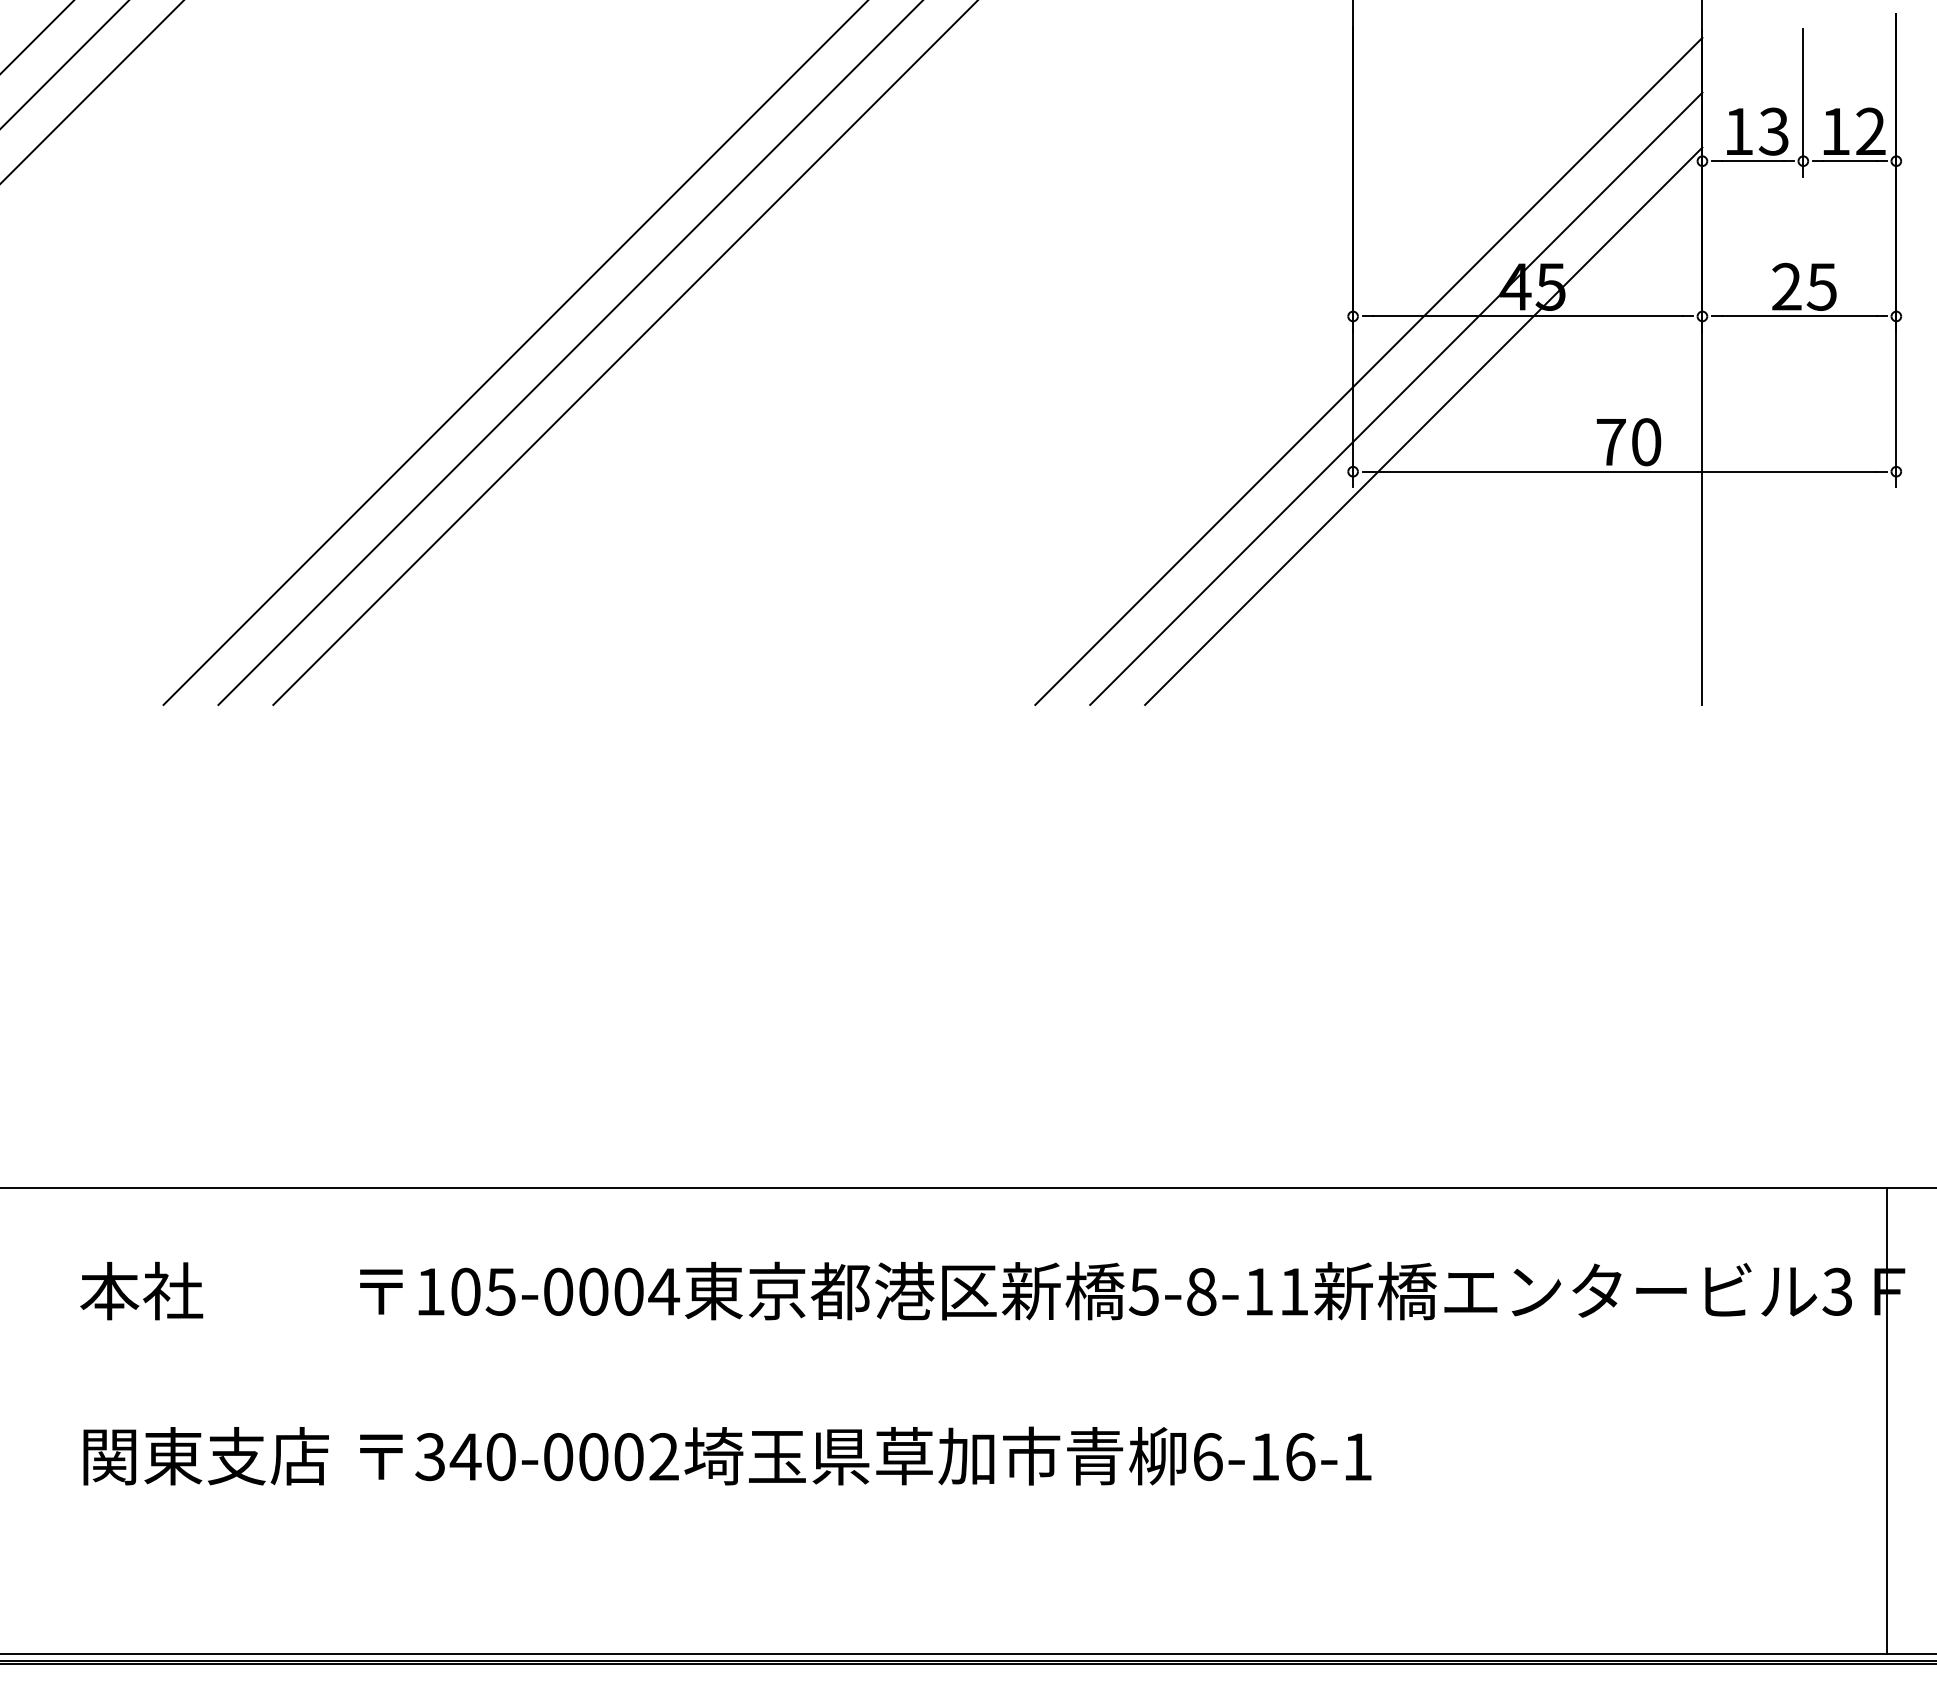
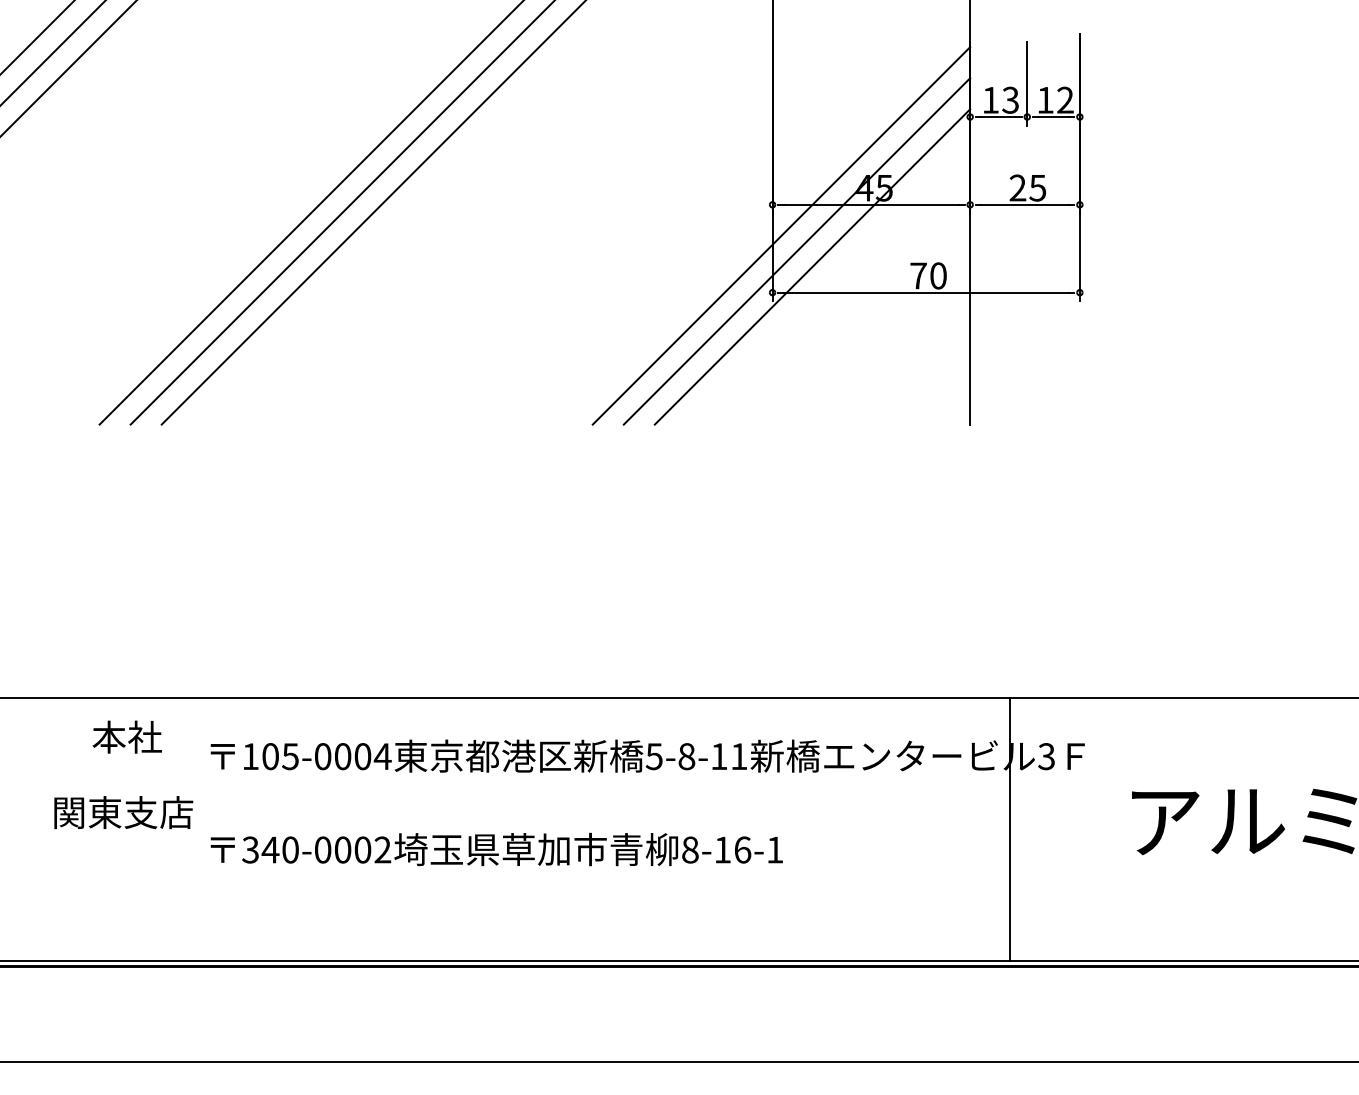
text: (140, 1289) -> (126, 736), moved
line: (1886, 1420) -> (1010, 829), moved
text: (205, 1456) -> (123, 812), moved
text: (1208, 1456) -> (690, 849), 6-16-1 -> 8-16-1

